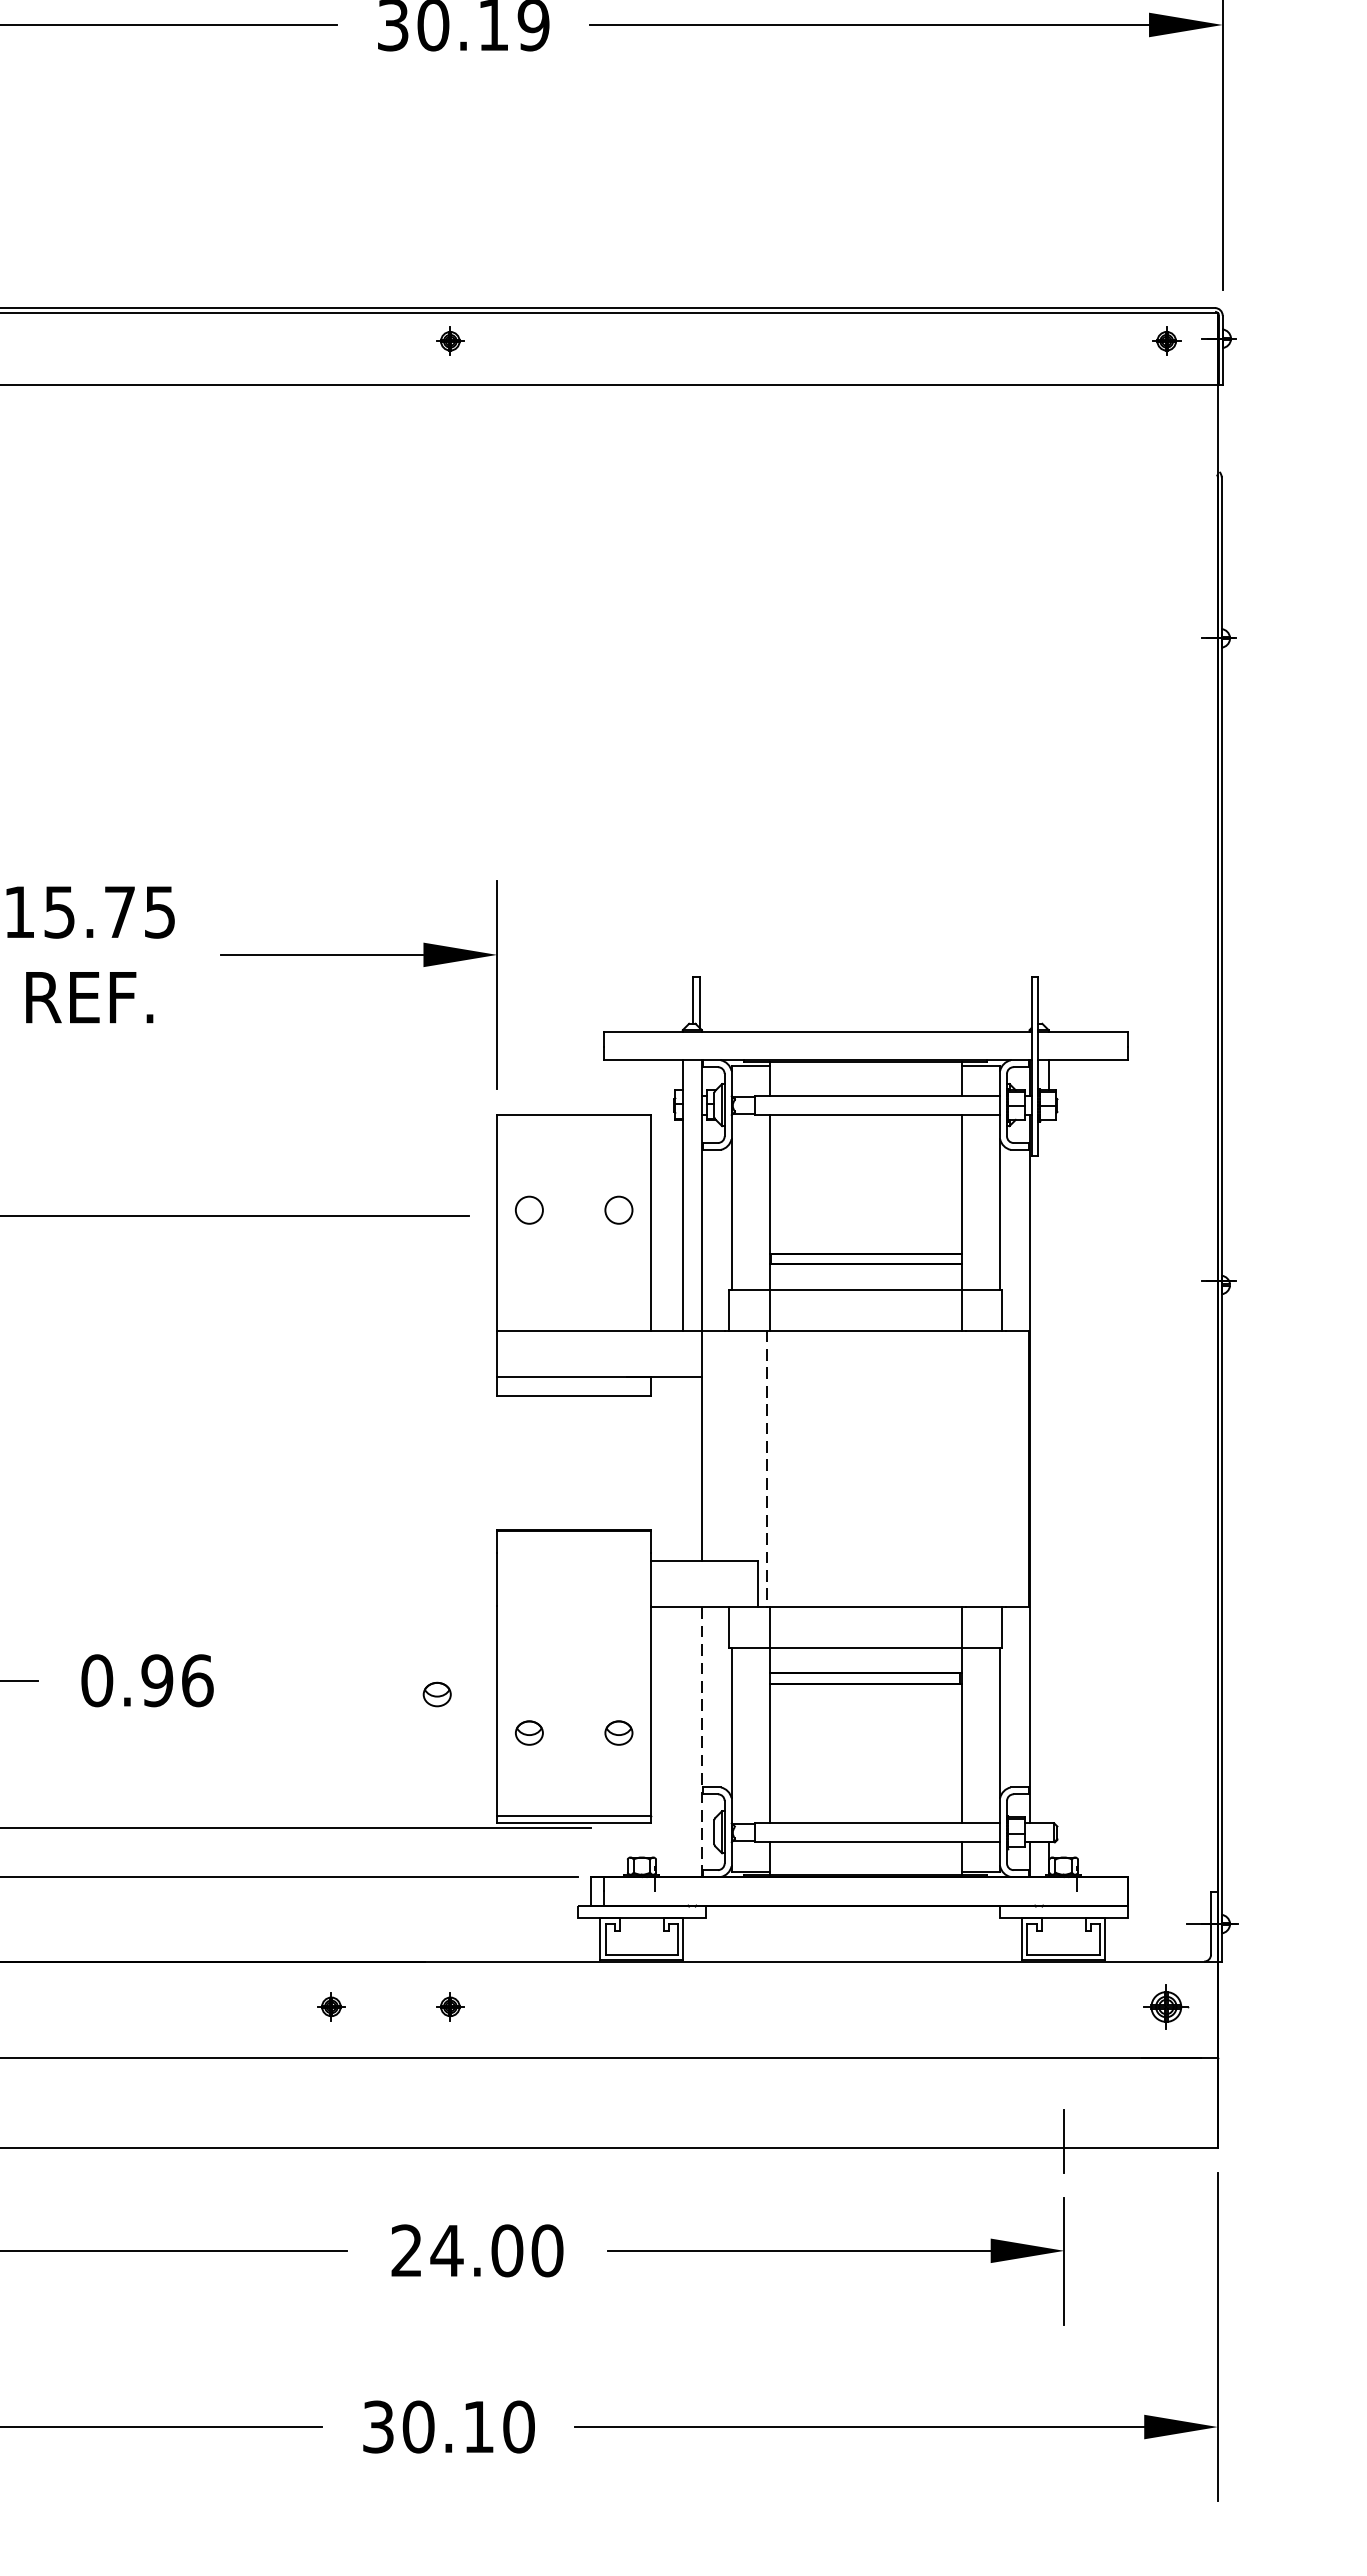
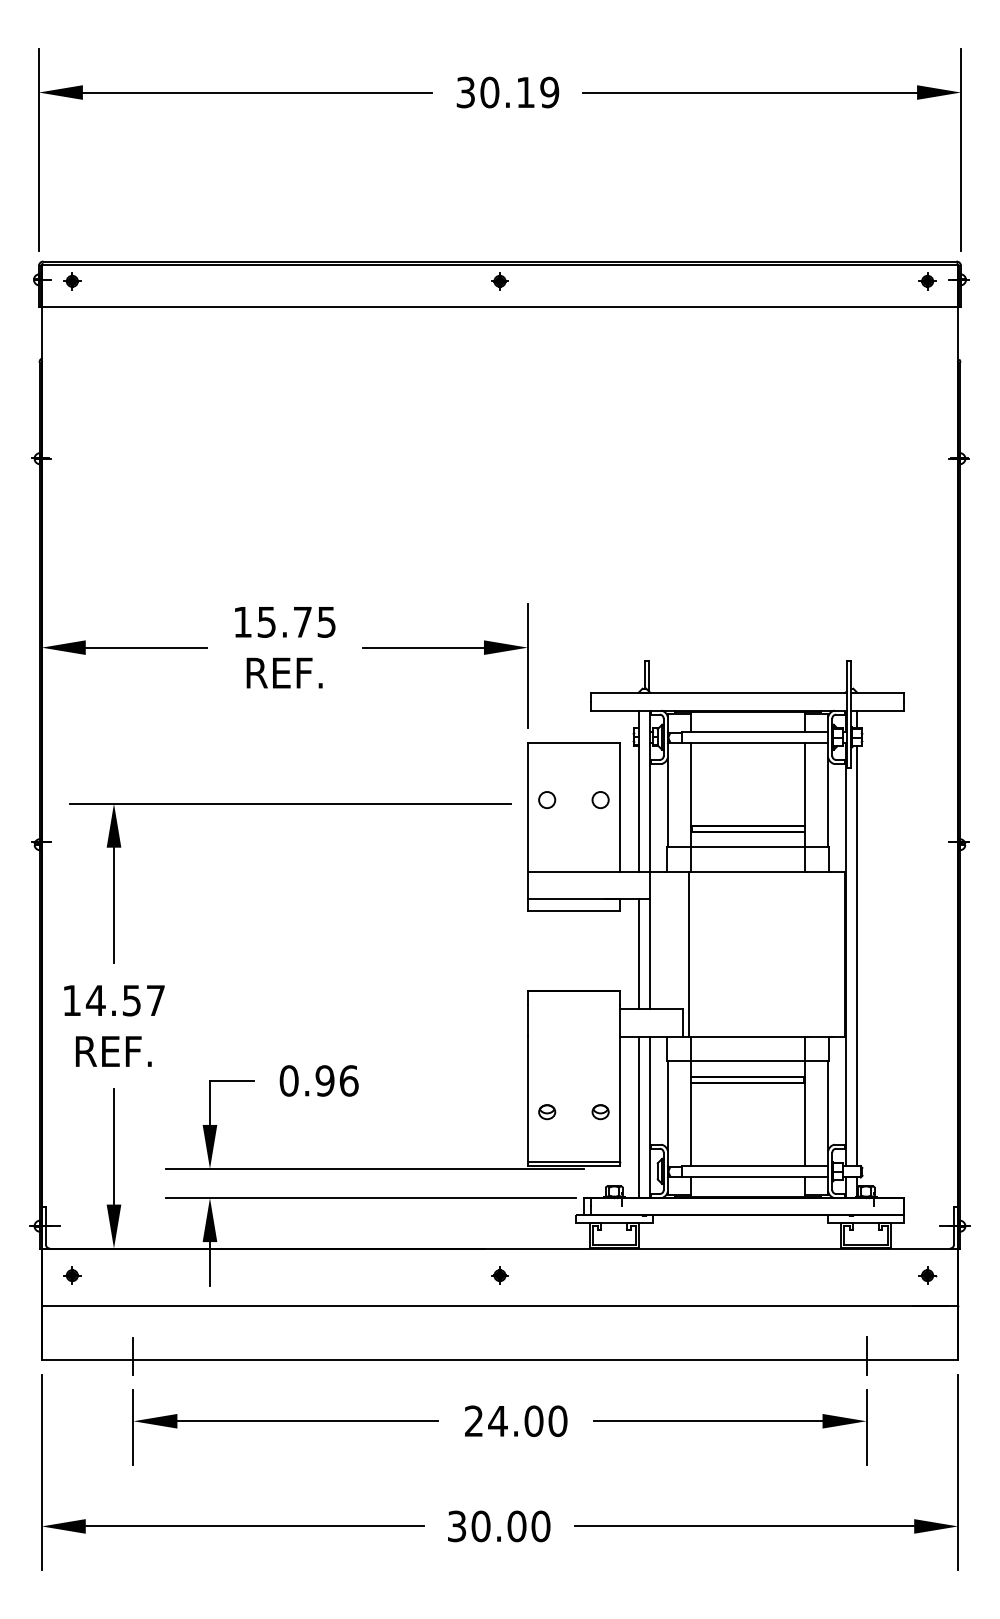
line: (682, 1468) -> (638, 954), added
line: (767, 1468) -> (689, 954), dashed -> solid
line: (1049, 1472) -> (857, 956), added
part: (437, 1695) -> (492, 1089), removed
line: (682, 1741) -> (638, 1117), added
line: (702, 1741) -> (650, 1117), dashed -> solid
part: (330, 2006) -> (428, 1275), removed
part: (1166, 2006) -> (927, 1275), size x0.62
text: (478, 2427) -> (516, 1526), 30.10 -> 30.00

